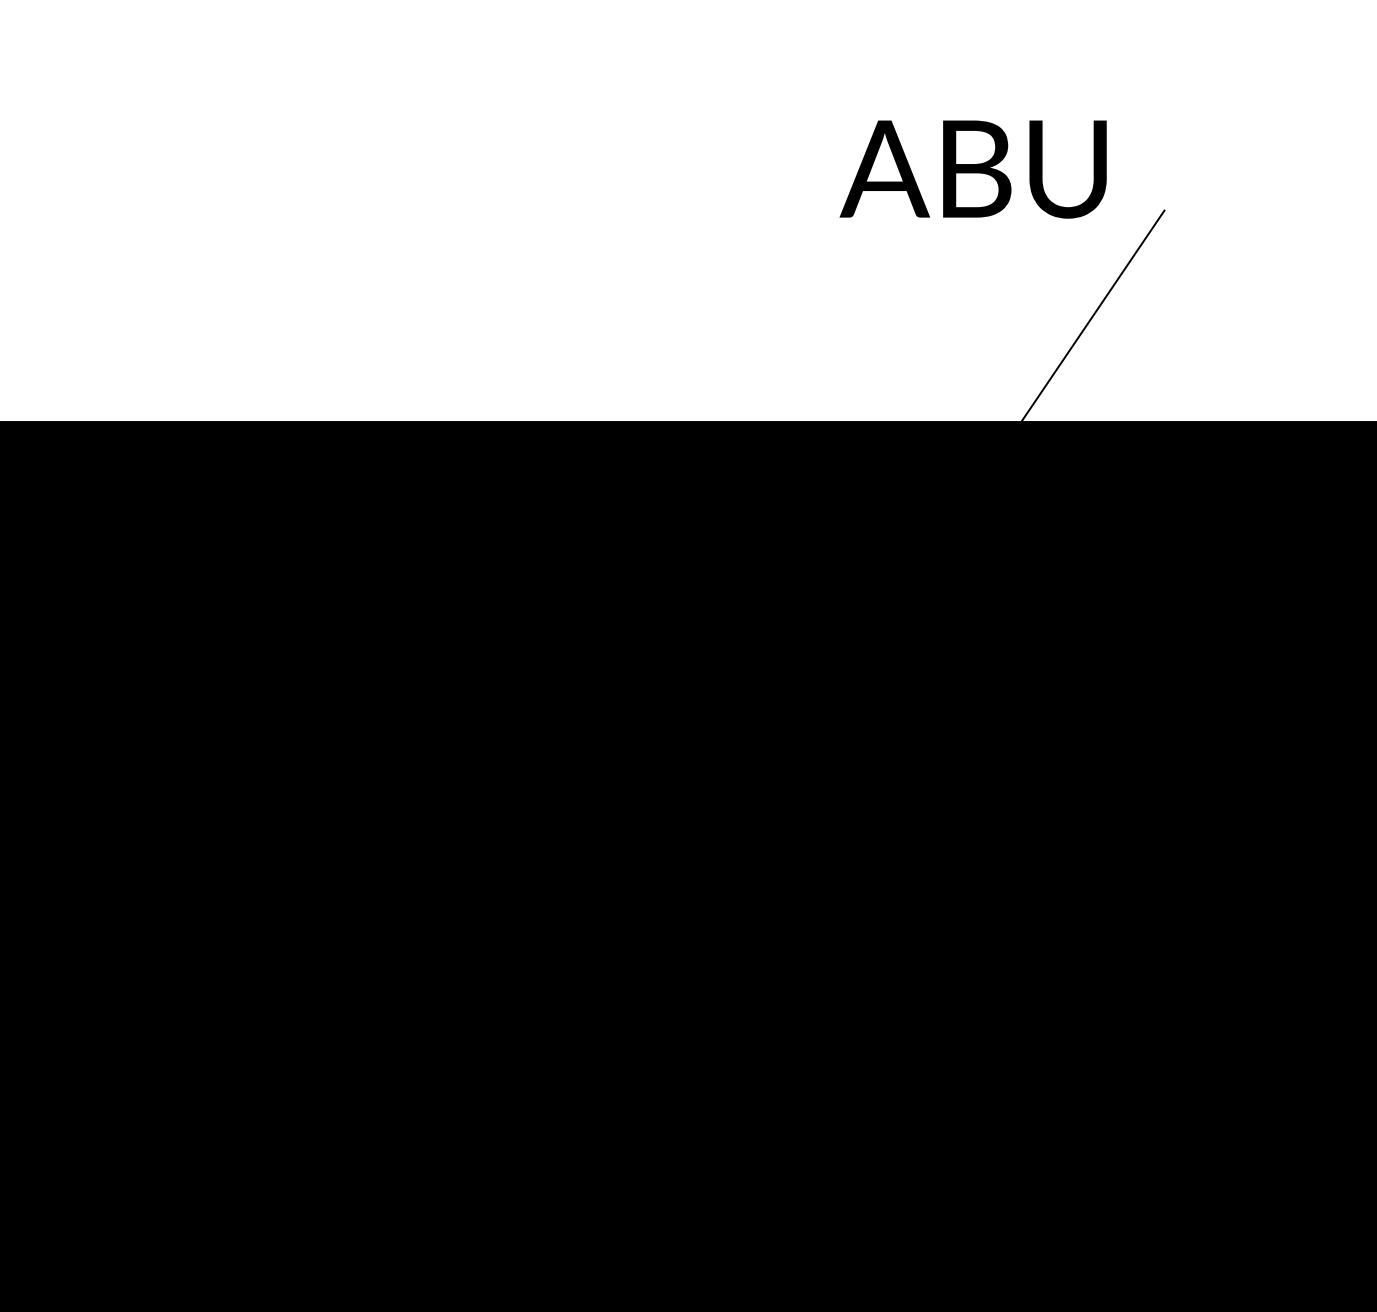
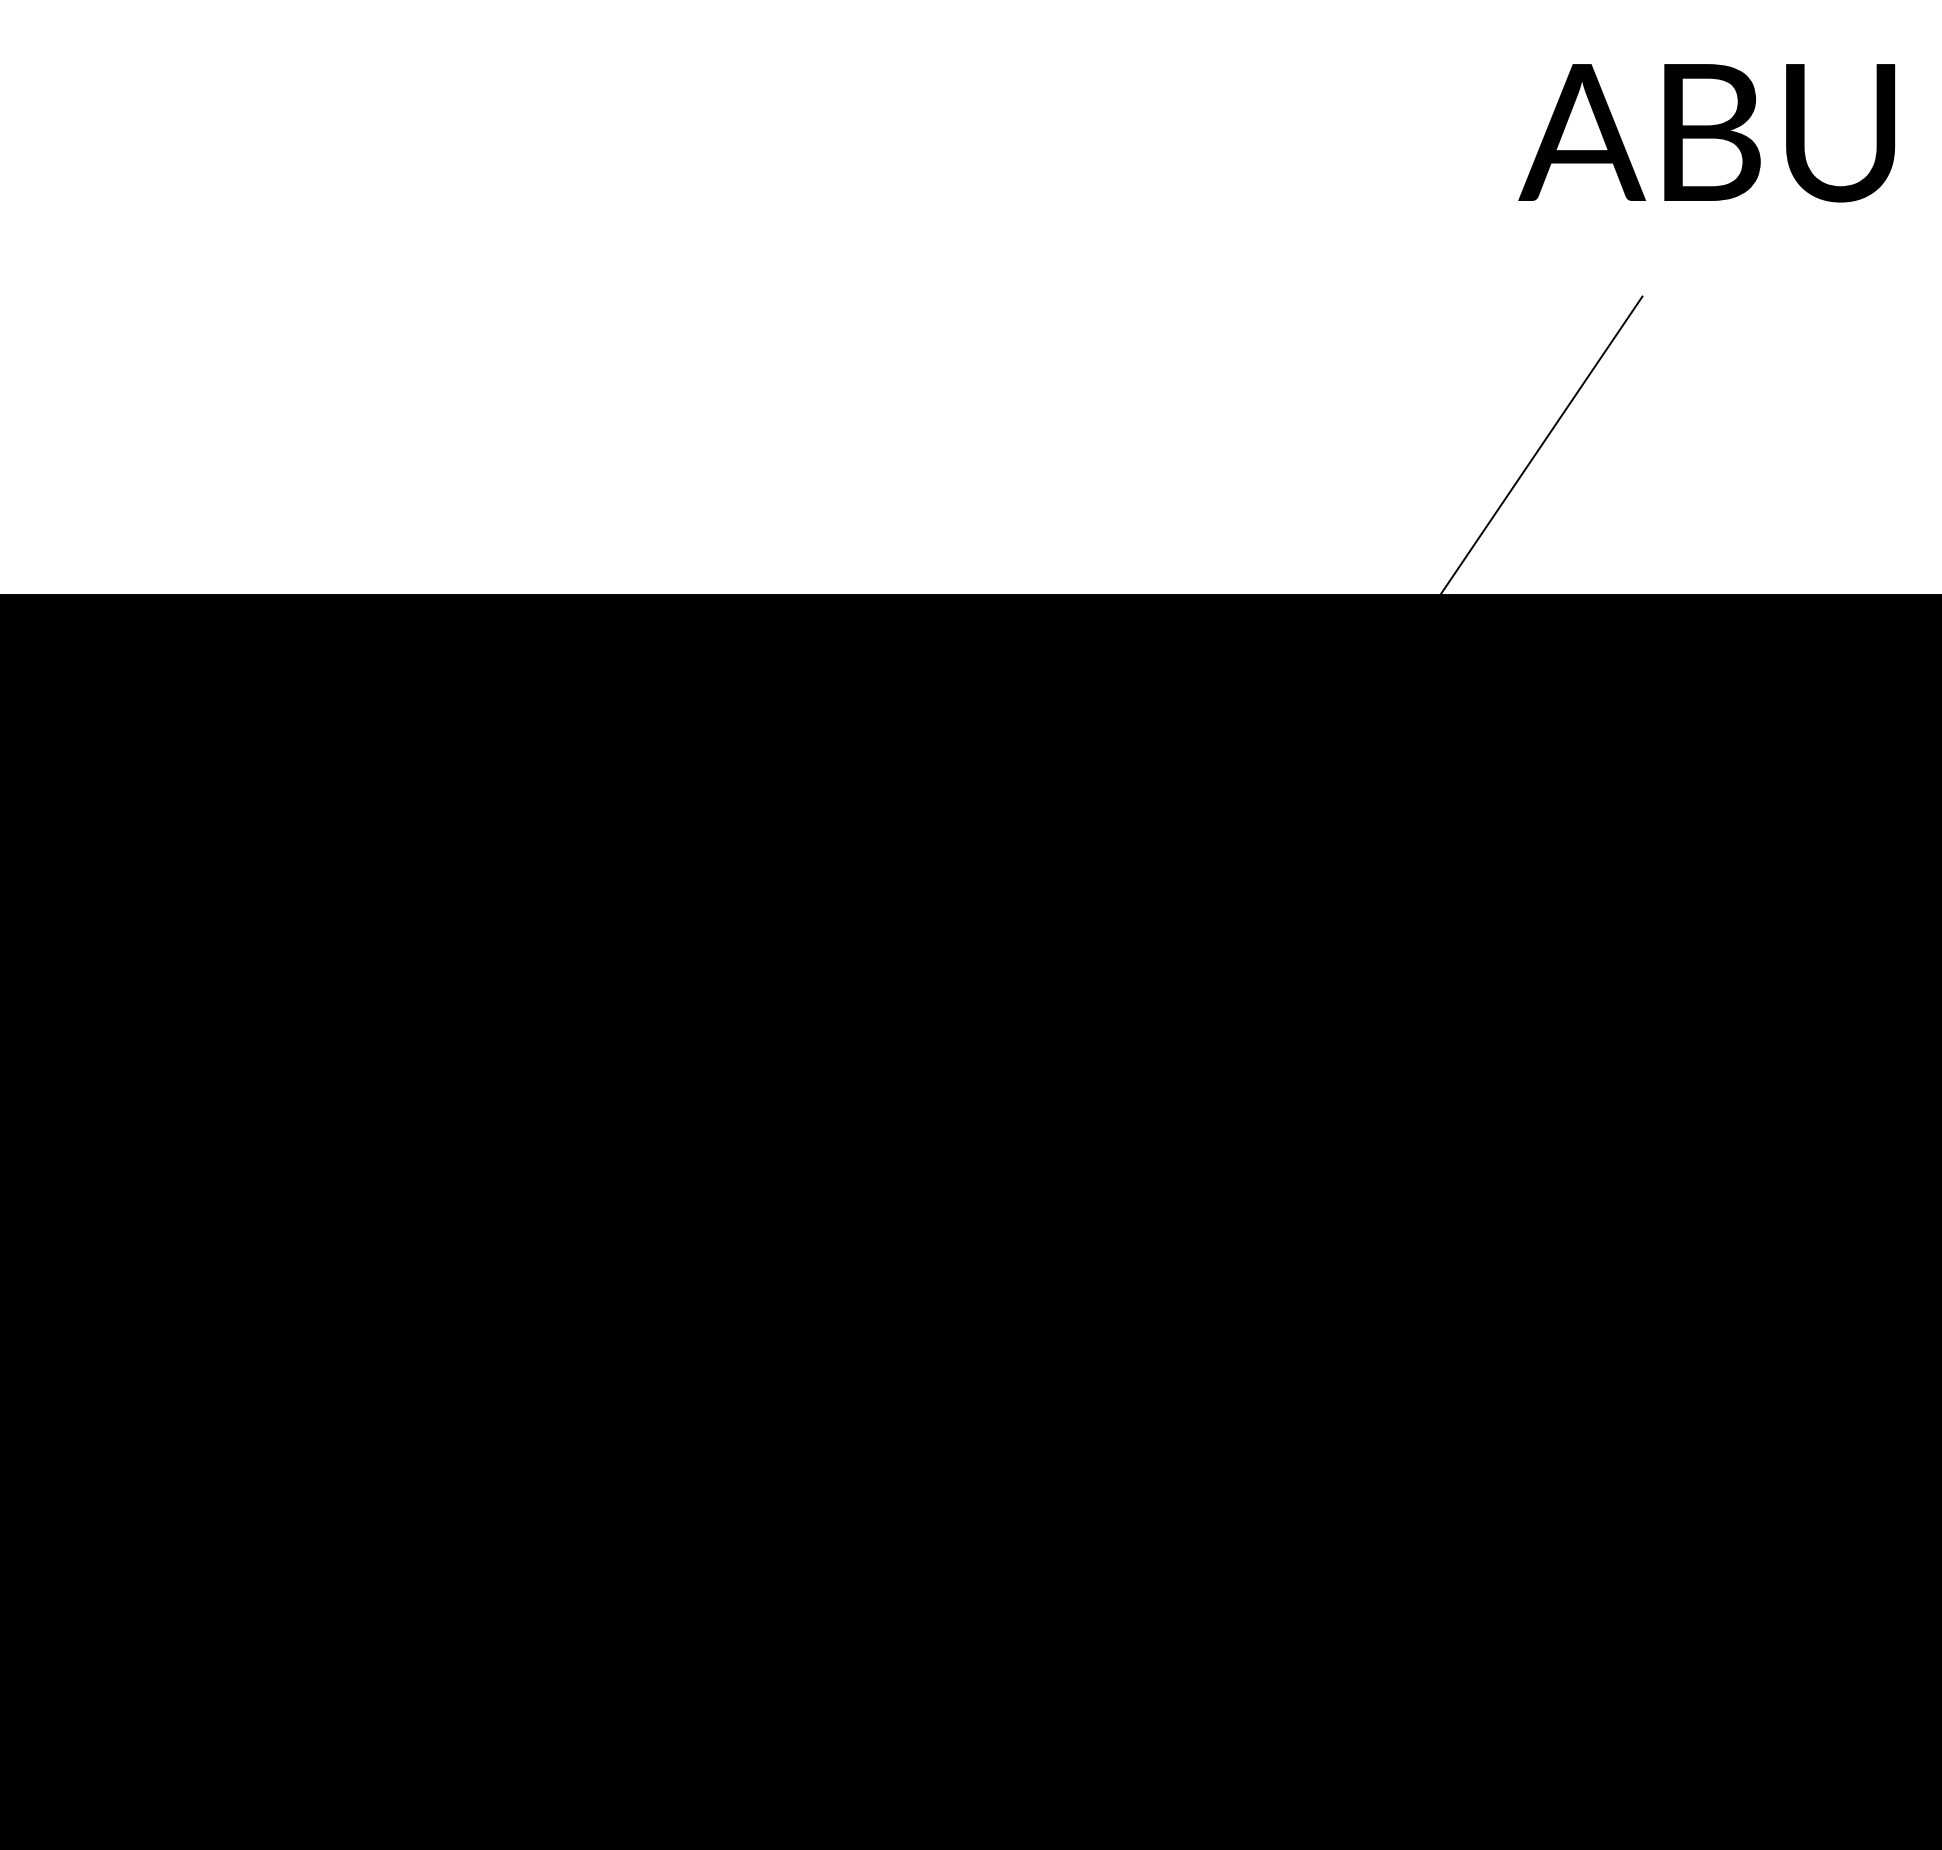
text: (972, 169) -> (1705, 133), moved

